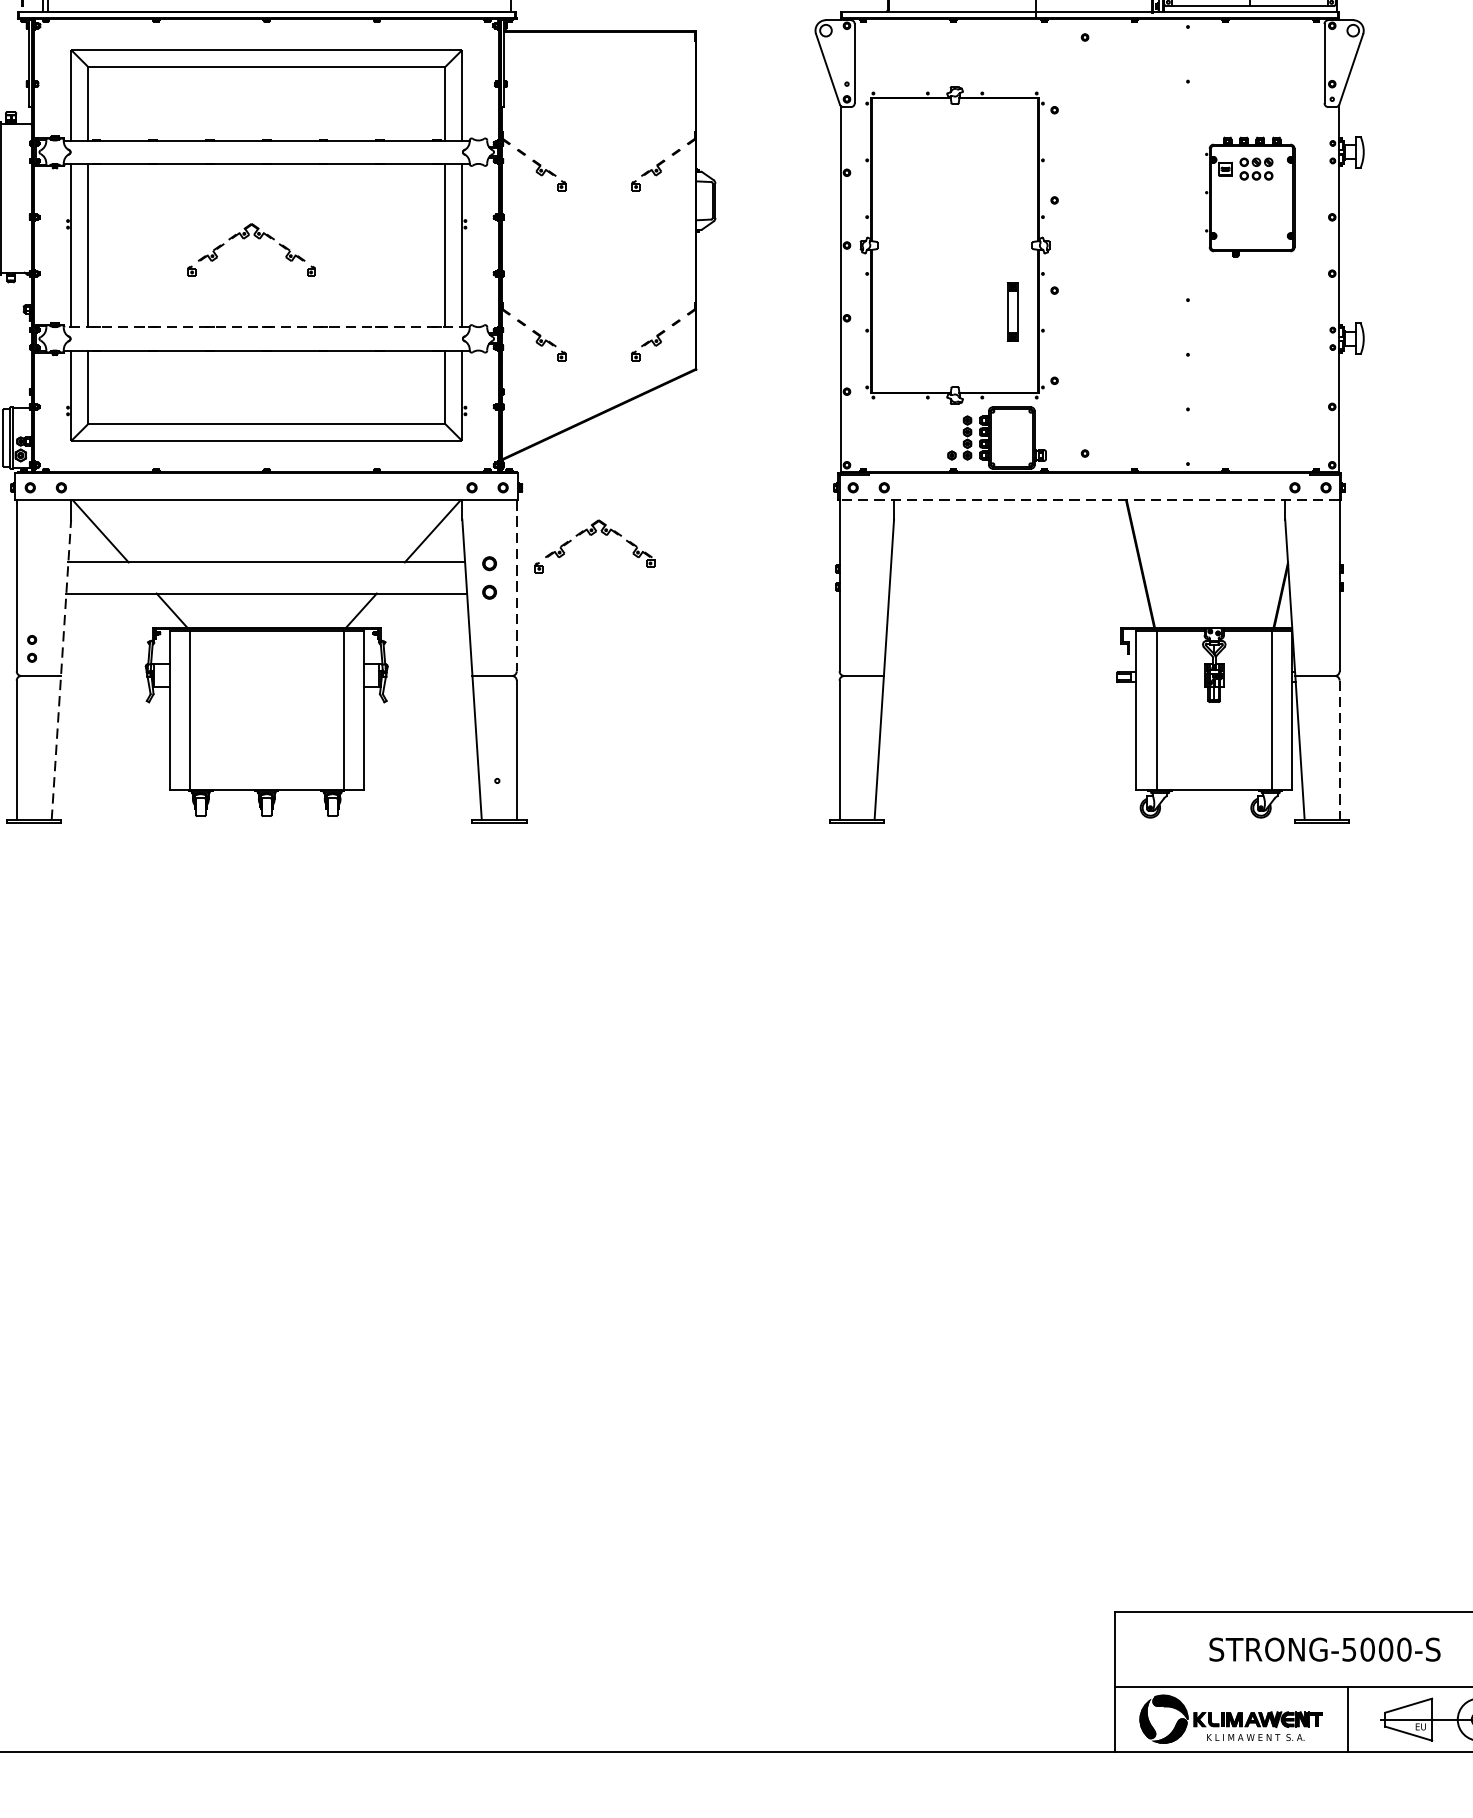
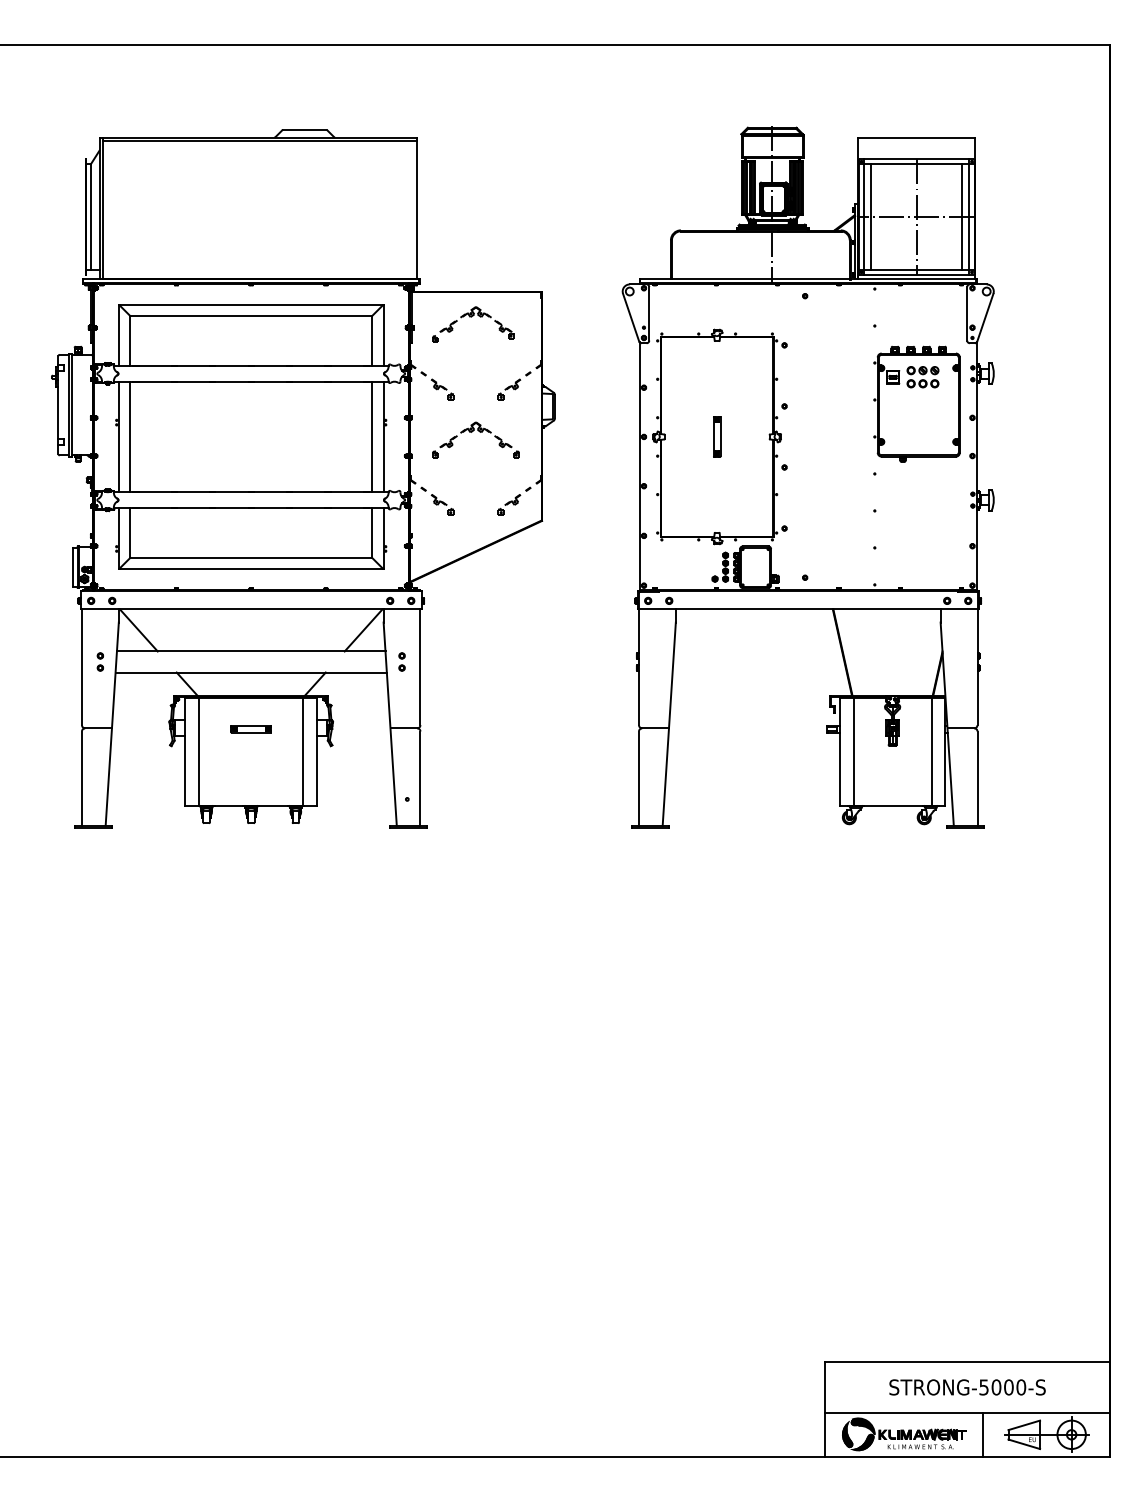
part: (1249, 196) -> (916, 403), size x1.43
part: (246, 238) -> (472, 432), moved
part: (1013, 311) -> (717, 436), moved
line: (265, 327) -> (250, 492), dashed -> solid
line: (1088, 500) -> (807, 609), dashed -> solid
part: (592, 535) -> (471, 317), moved
part: (488, 577) -> (401, 661), size x0.62
line: (516, 586) -> (420, 667), dashed -> solid
part: (30, 648) -> (99, 661), moved
line: (61, 670) -> (112, 724), dashed -> solid
part: (265, 677) -> (250, 729), added
line: (1339, 751) -> (977, 779), dashed -> solid

